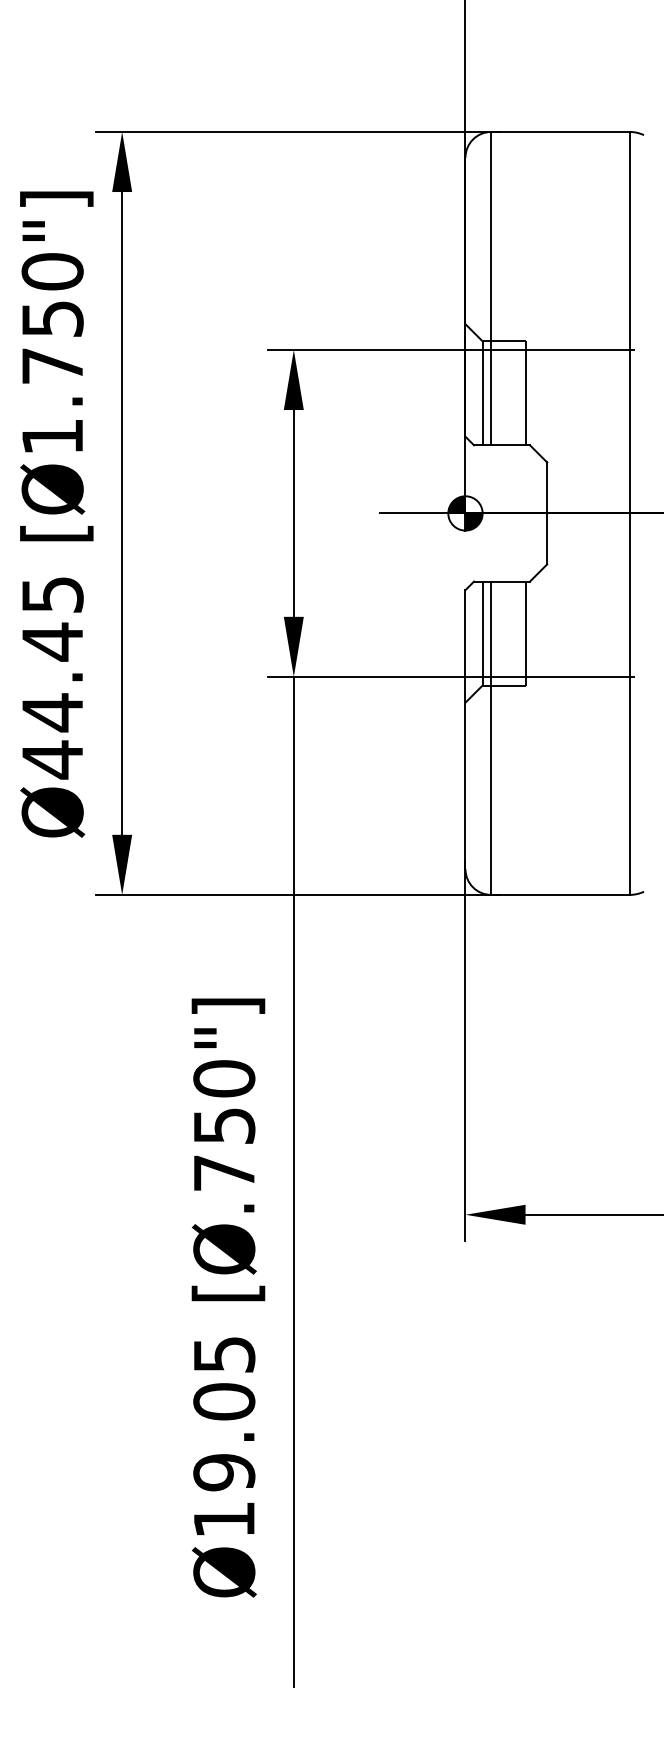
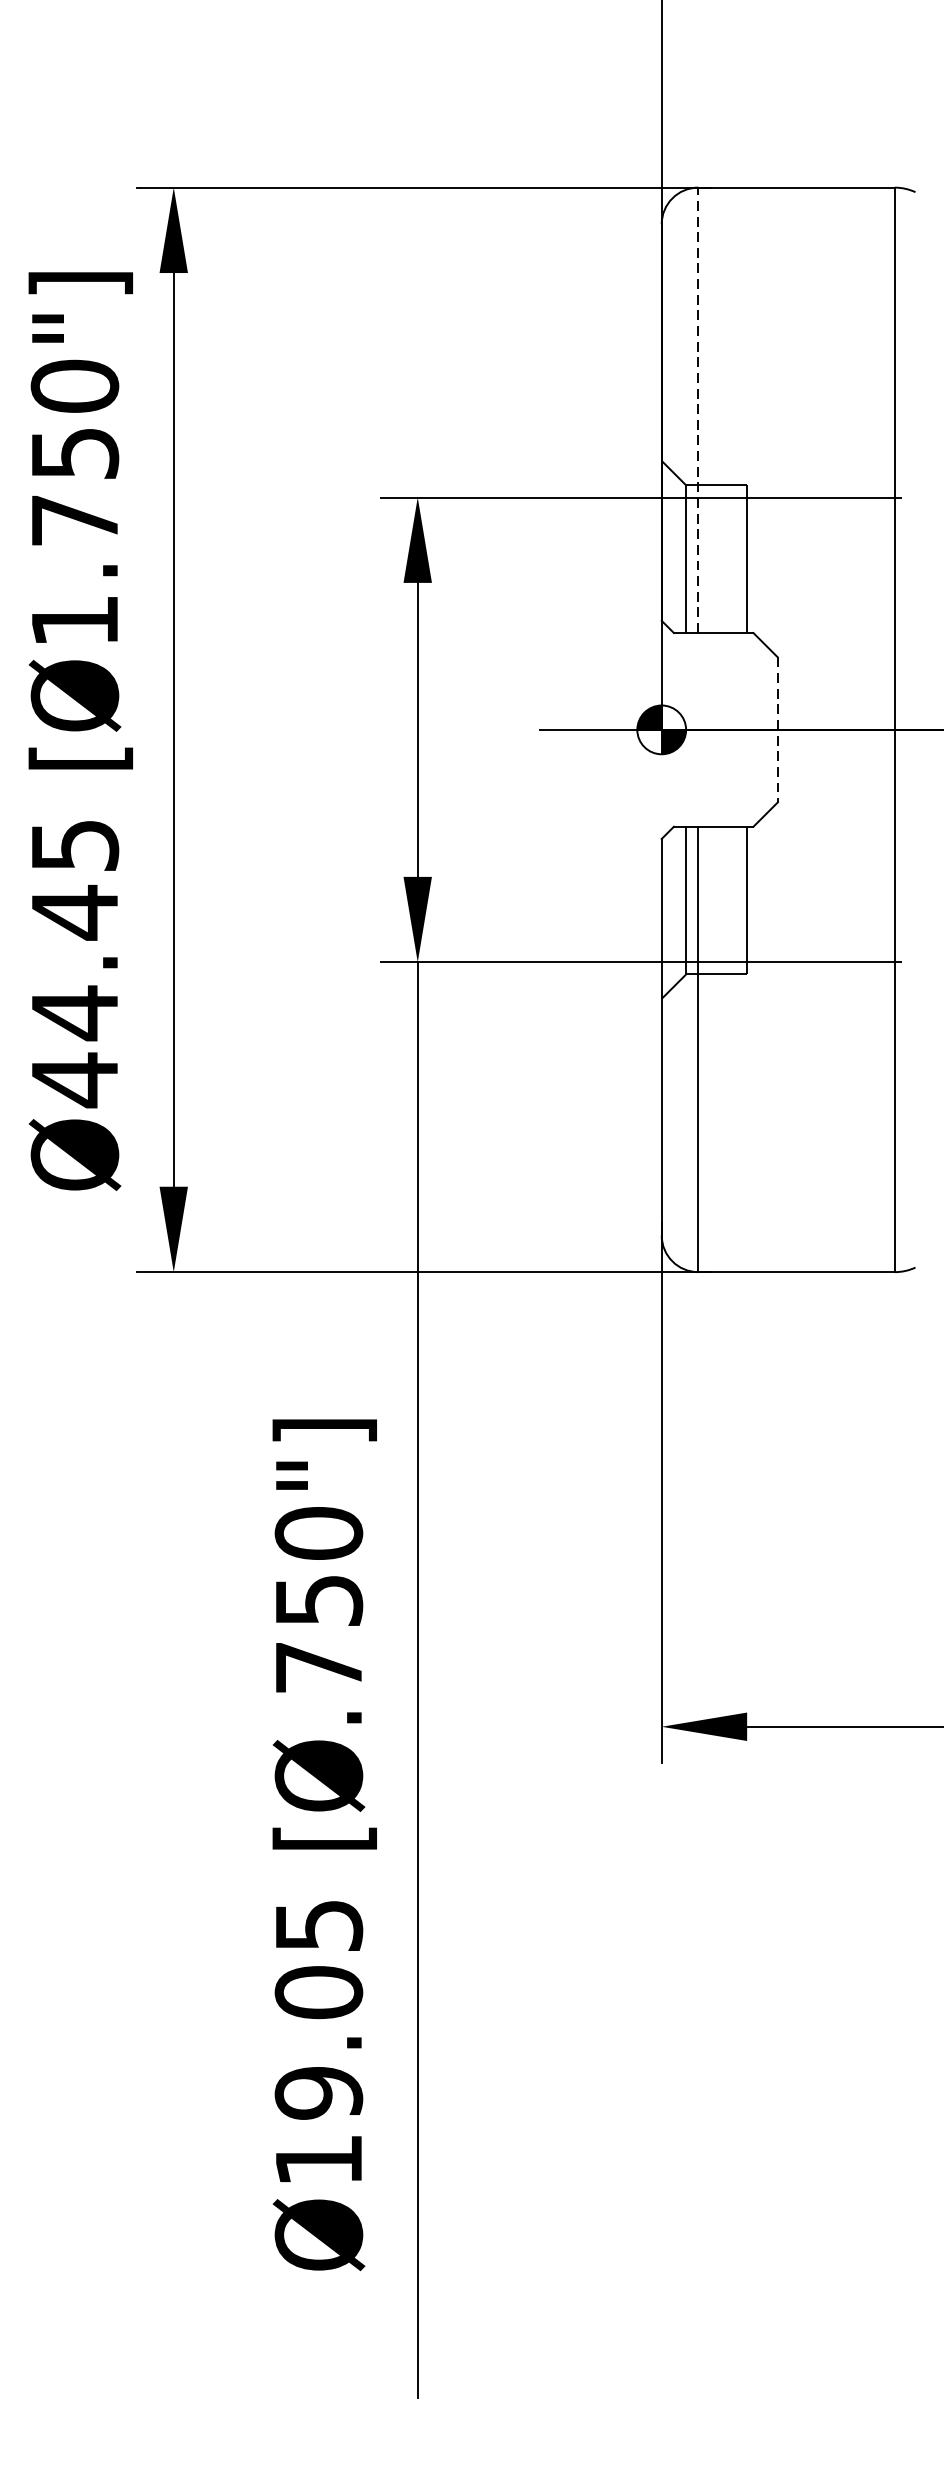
line: (491, 288) -> (698, 410), solid -> dashed
line: (547, 513) -> (778, 729), solid -> dashed

